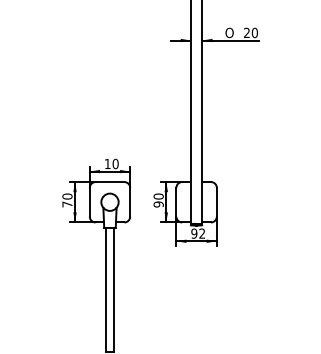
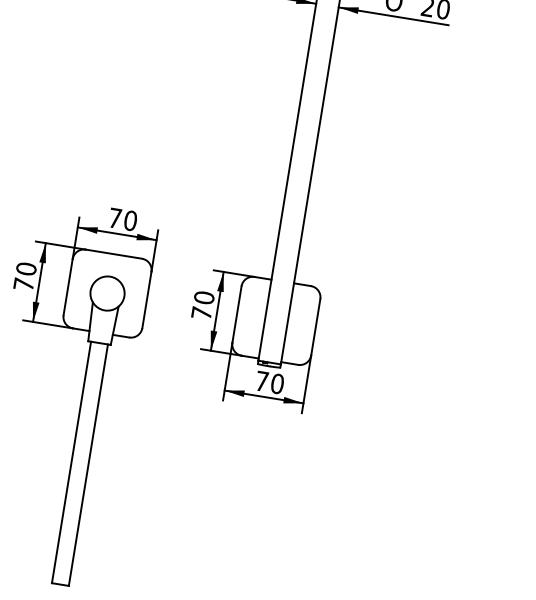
text: (107, 163) -> (114, 217), 10 -> 70
text: (158, 204) -> (201, 313), 90 -> 70
text: (198, 233) -> (270, 382), 92 -> 70

